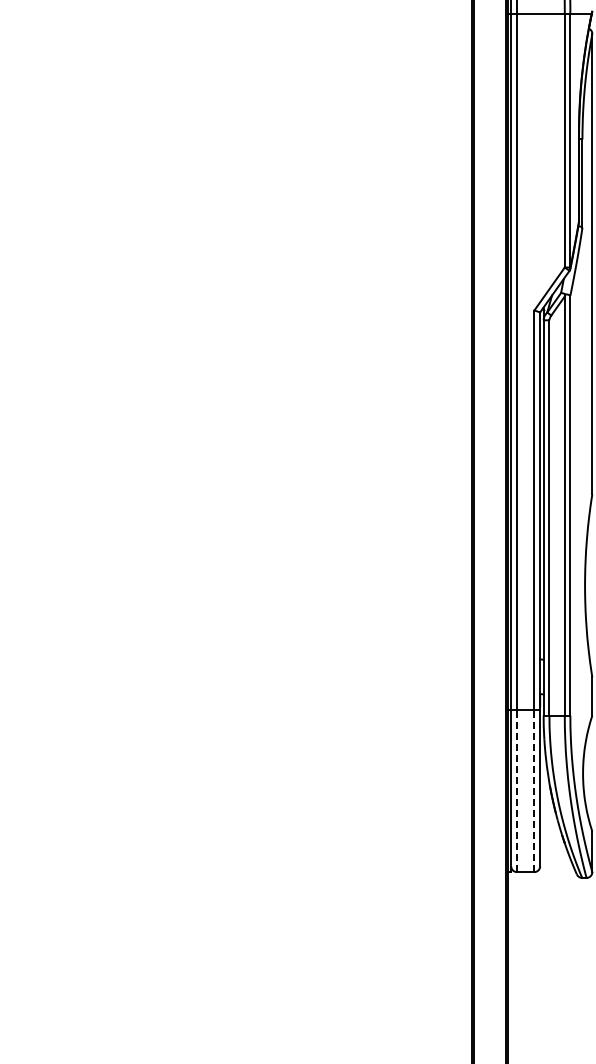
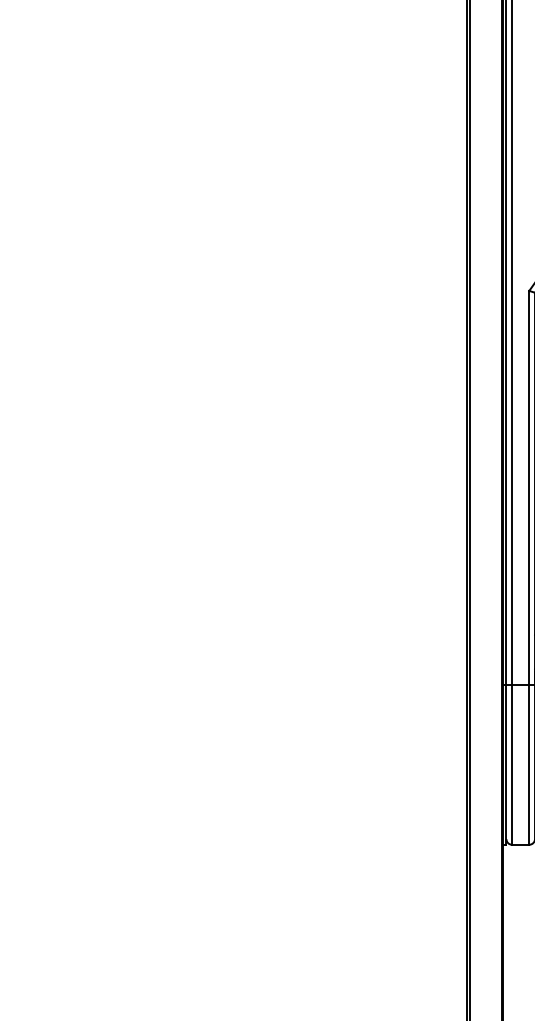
line: (516, 790) -> (511, 764), dashed -> solid
line: (534, 790) -> (529, 764), dashed -> solid

